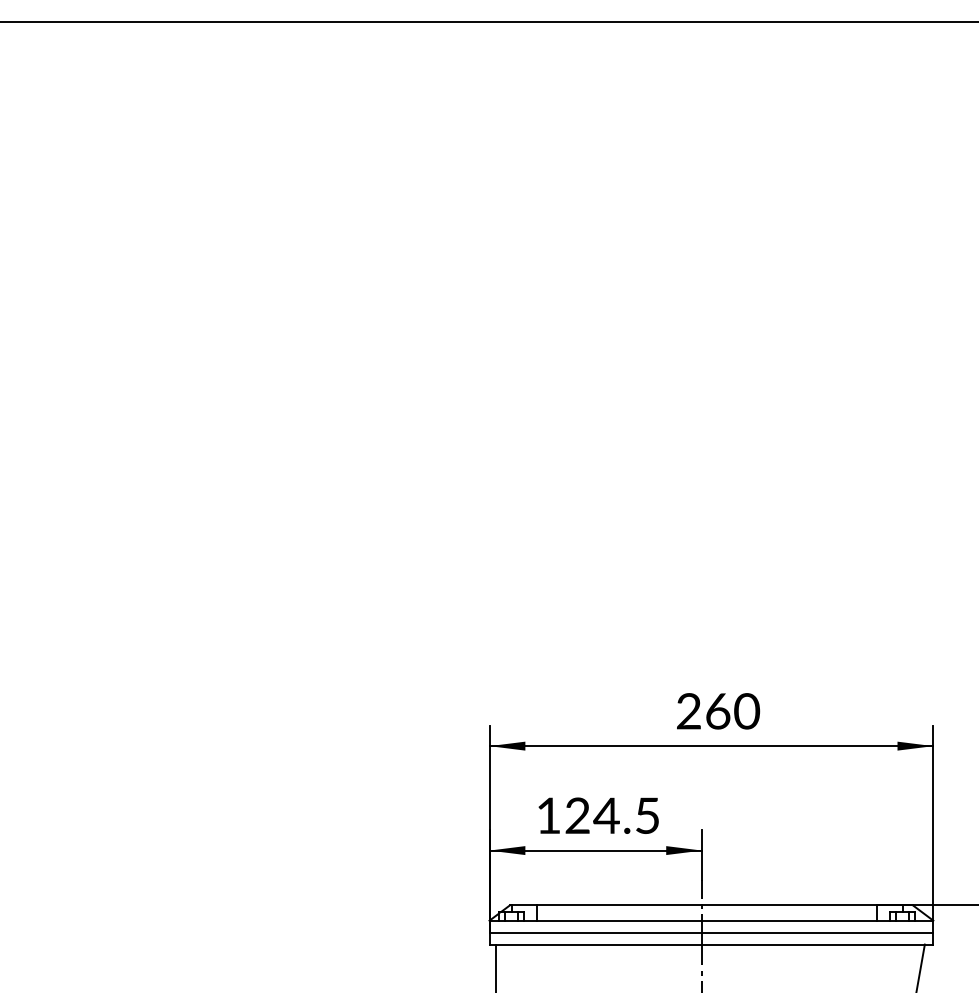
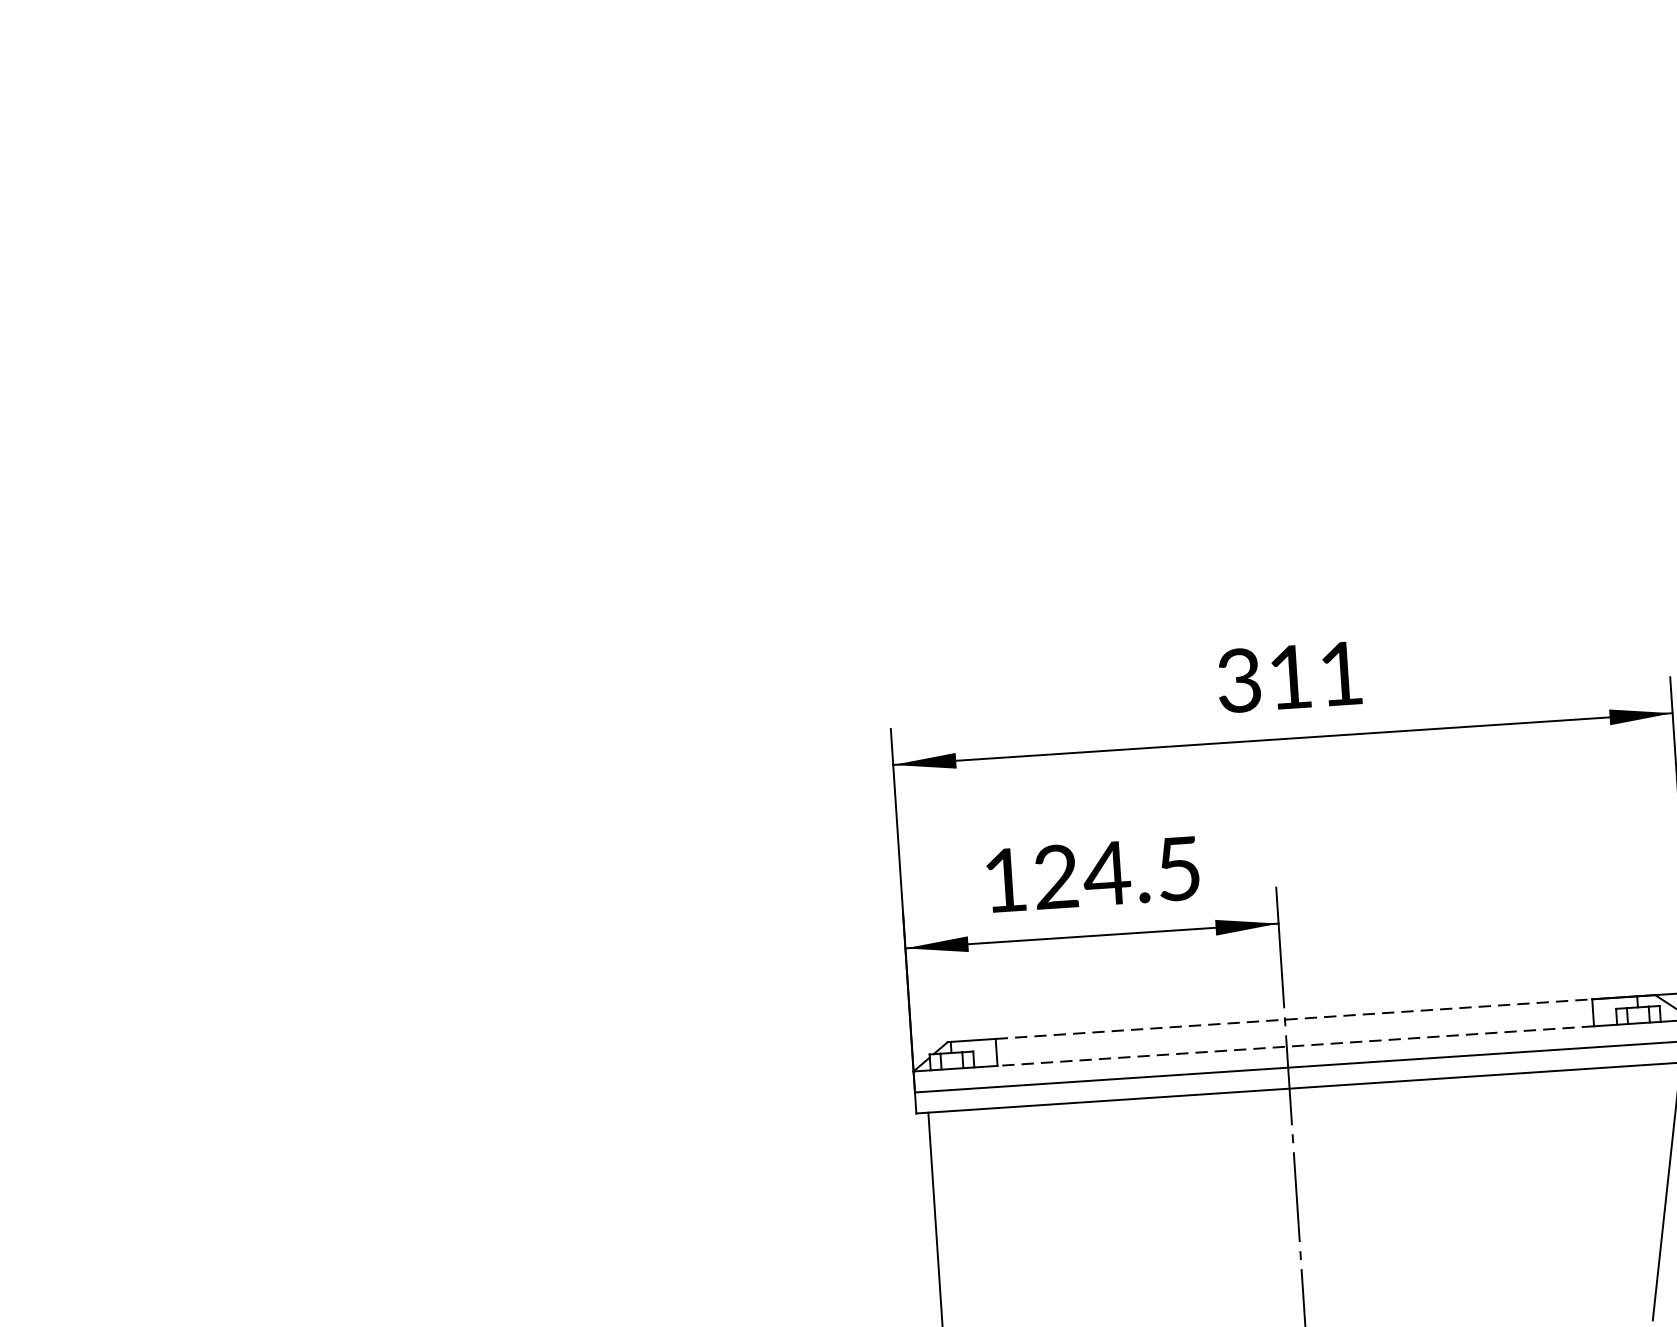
text: (718, 711) -> (1291, 677), 260 -> 311
line: (707, 905) -> (1294, 1019), solid -> dashed
line: (707, 920) -> (1296, 1045), solid -> dashed

